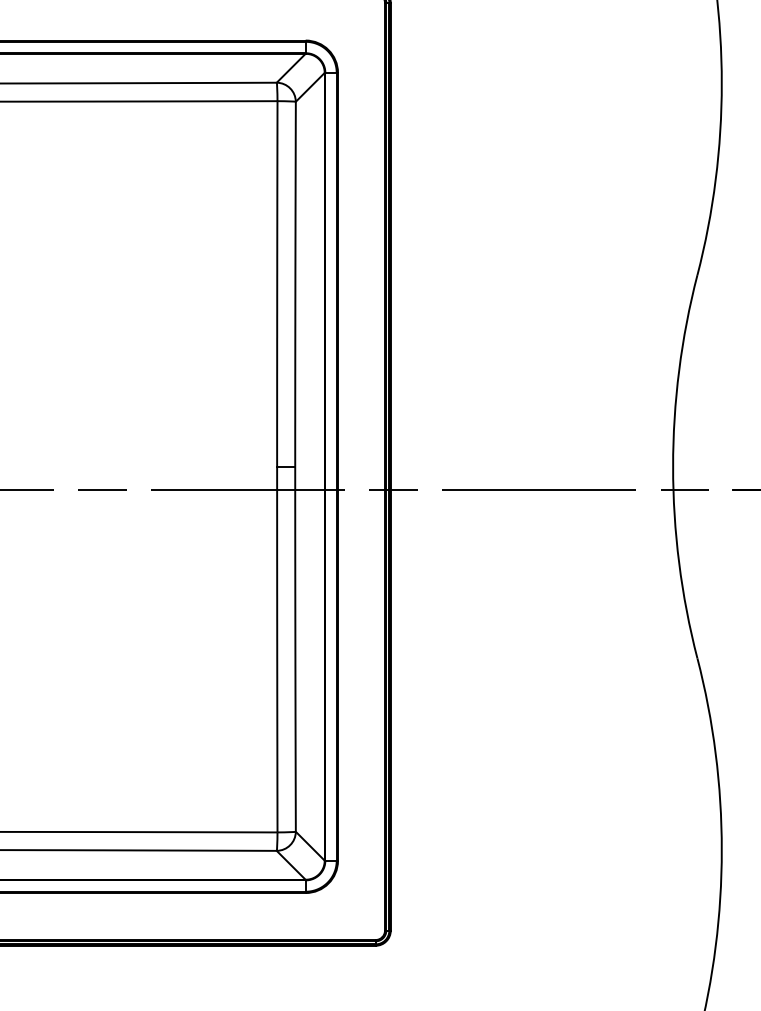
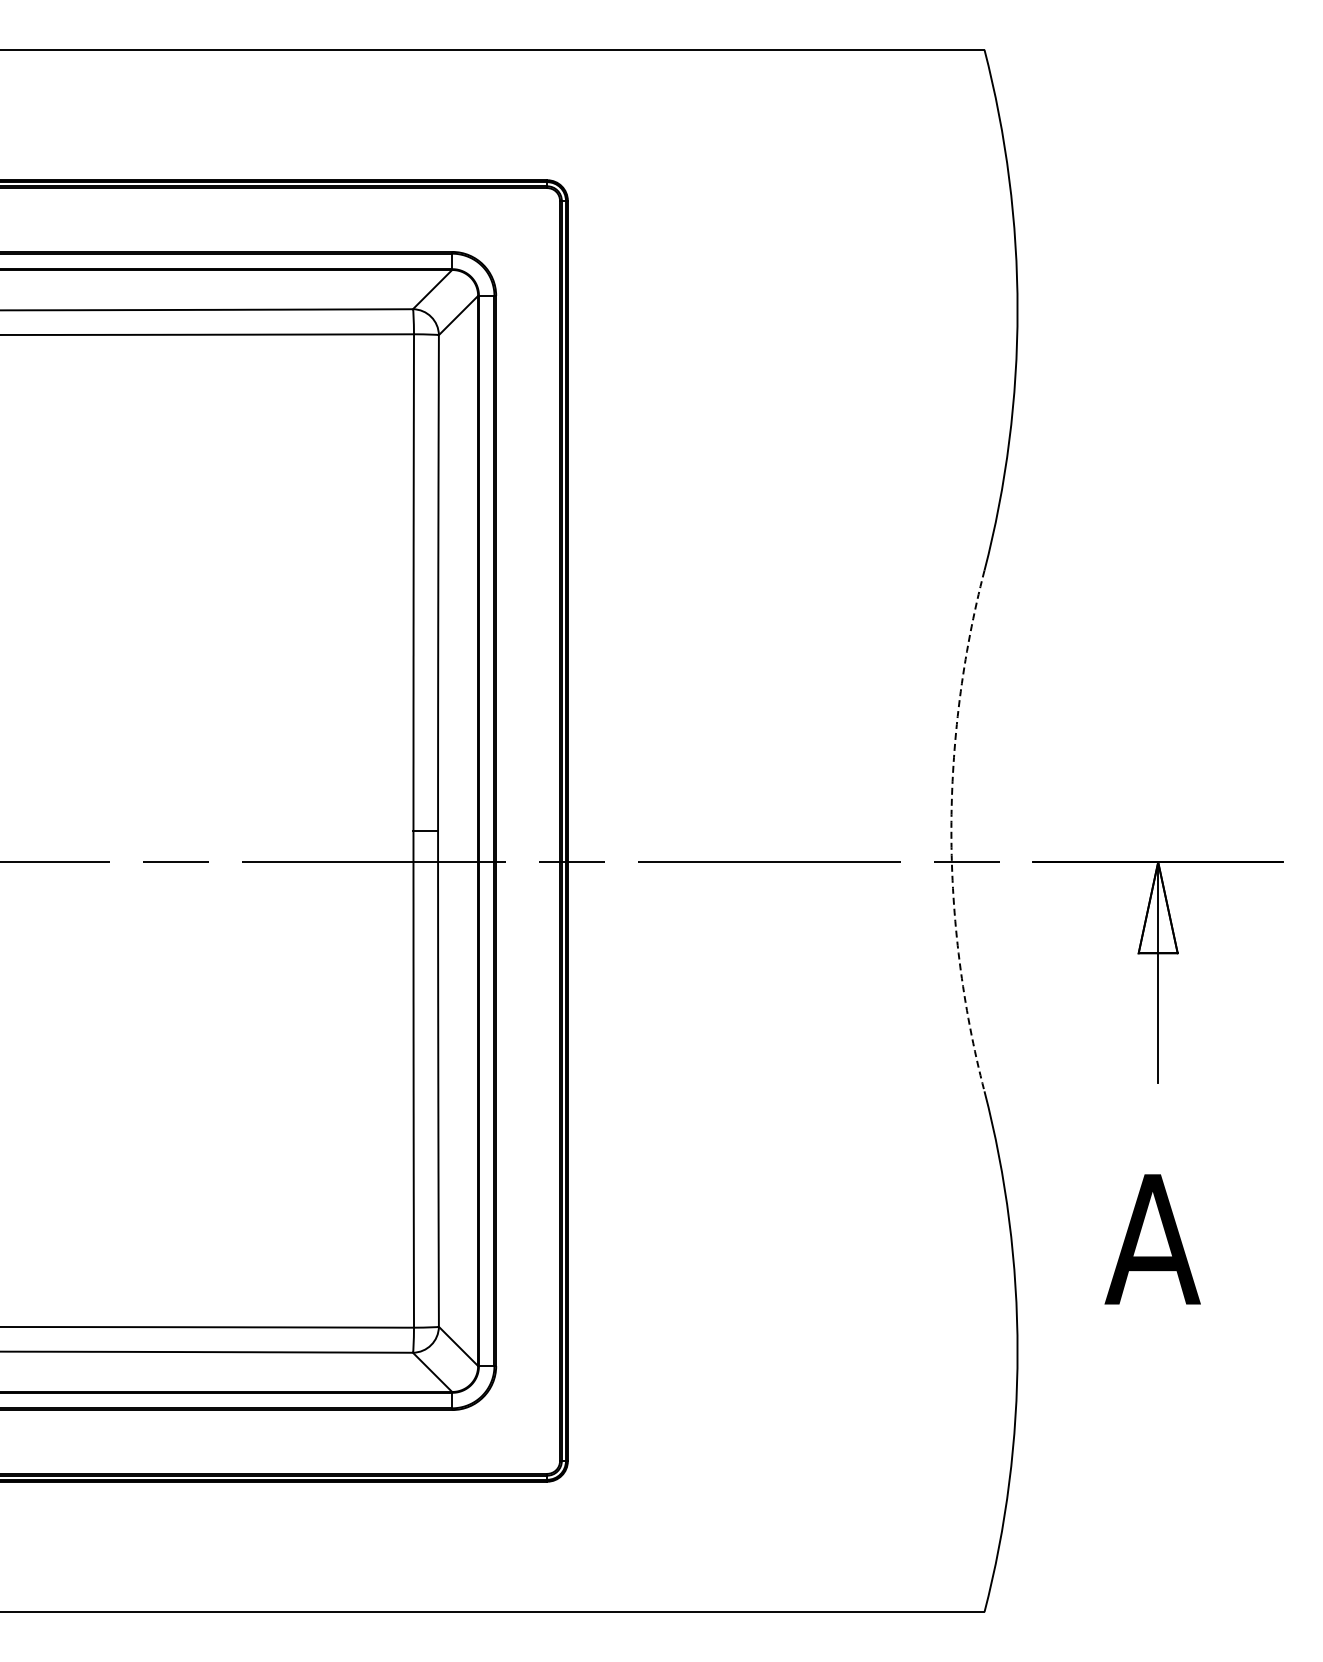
arc: (673, 466) -> (951, 830), solid -> dashed

